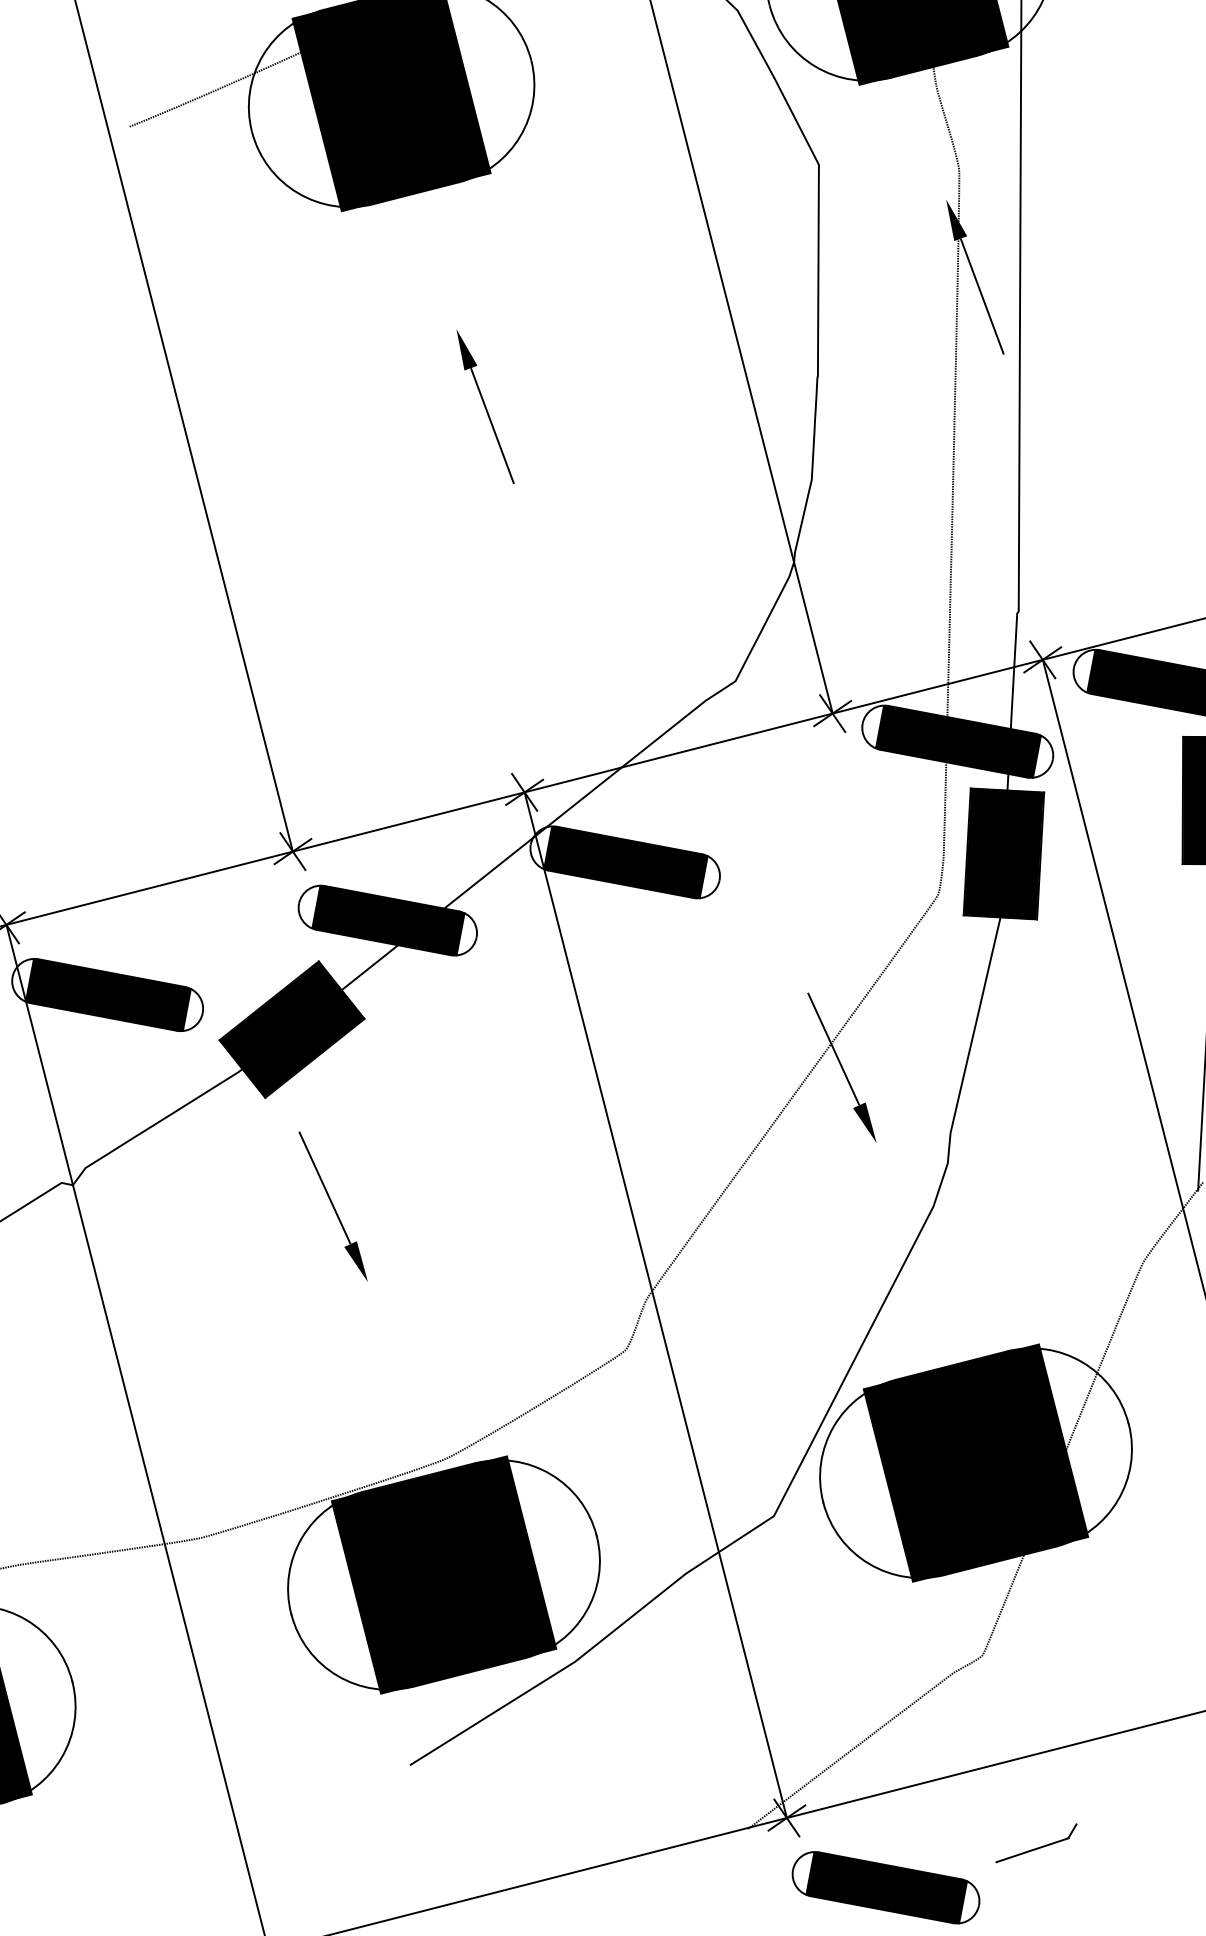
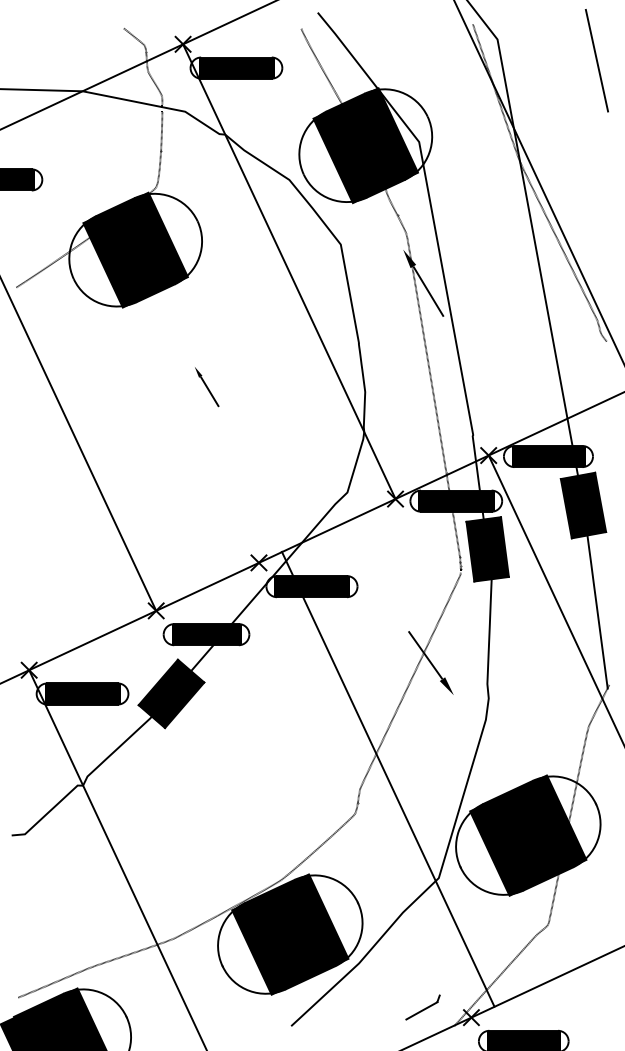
part: (484, 406) -> (206, 386), size x0.6
part: (331, 1205) -> (205, 772), removed
line: (654, 1303) -> (387, 778), moved
curve: (1037, 1845) -> (423, 1008), moved

